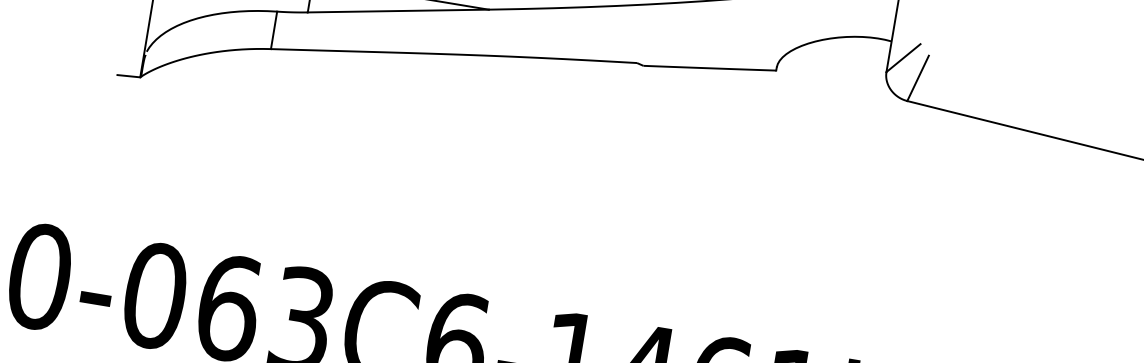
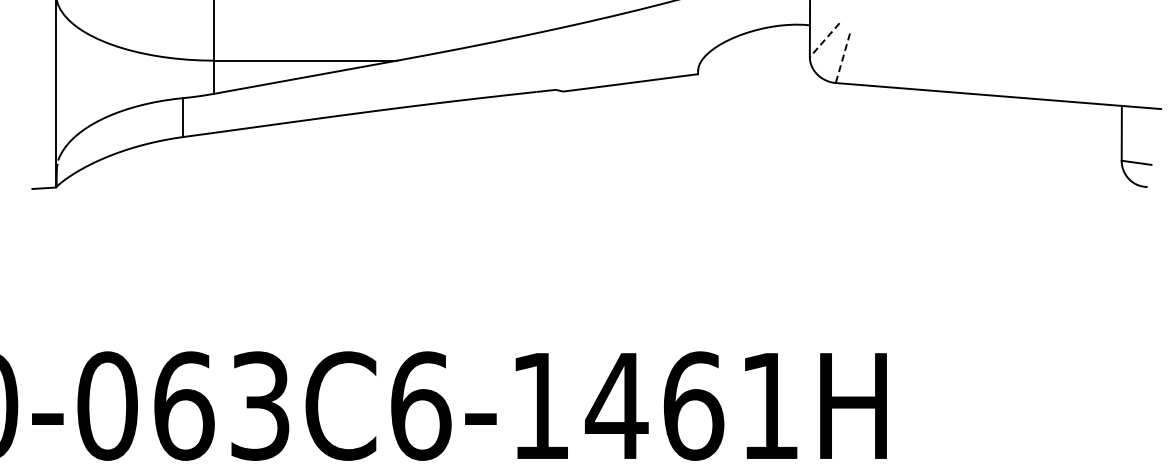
line: (903, 58) -> (824, 40), solid -> dashed
line: (917, 78) -> (842, 58), solid -> dashed

